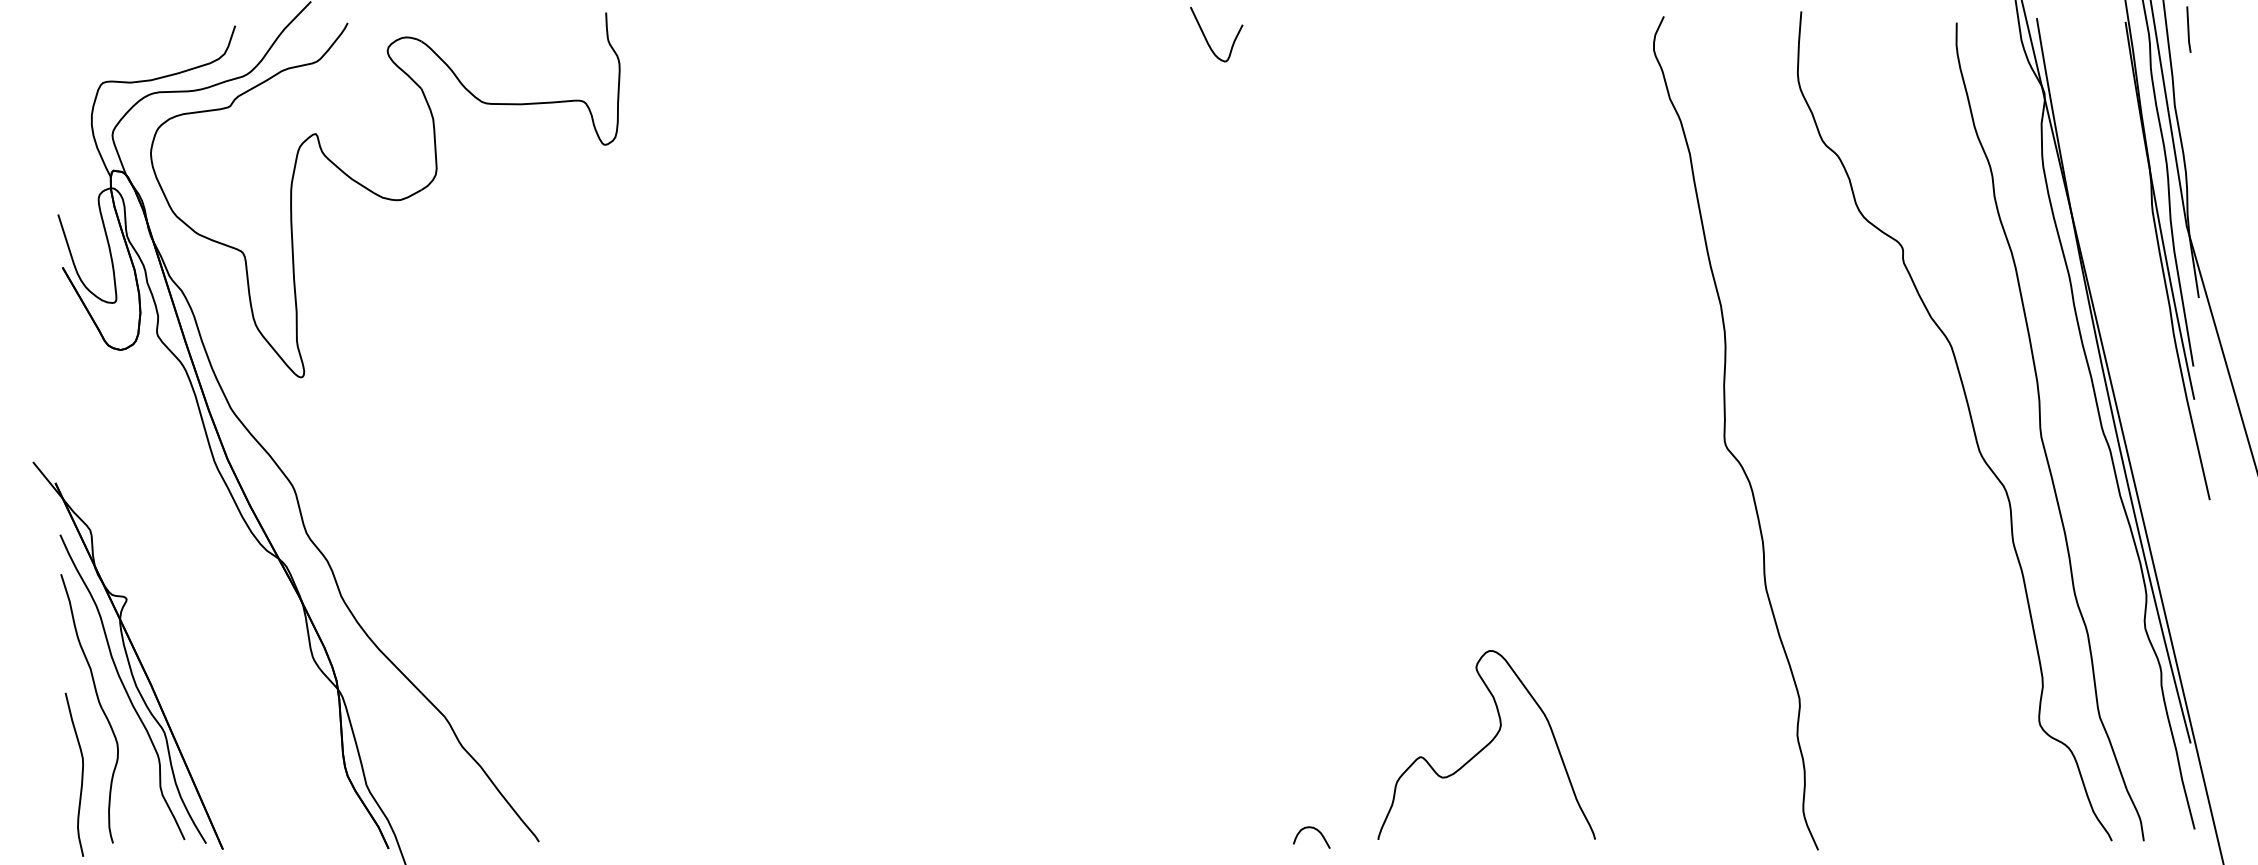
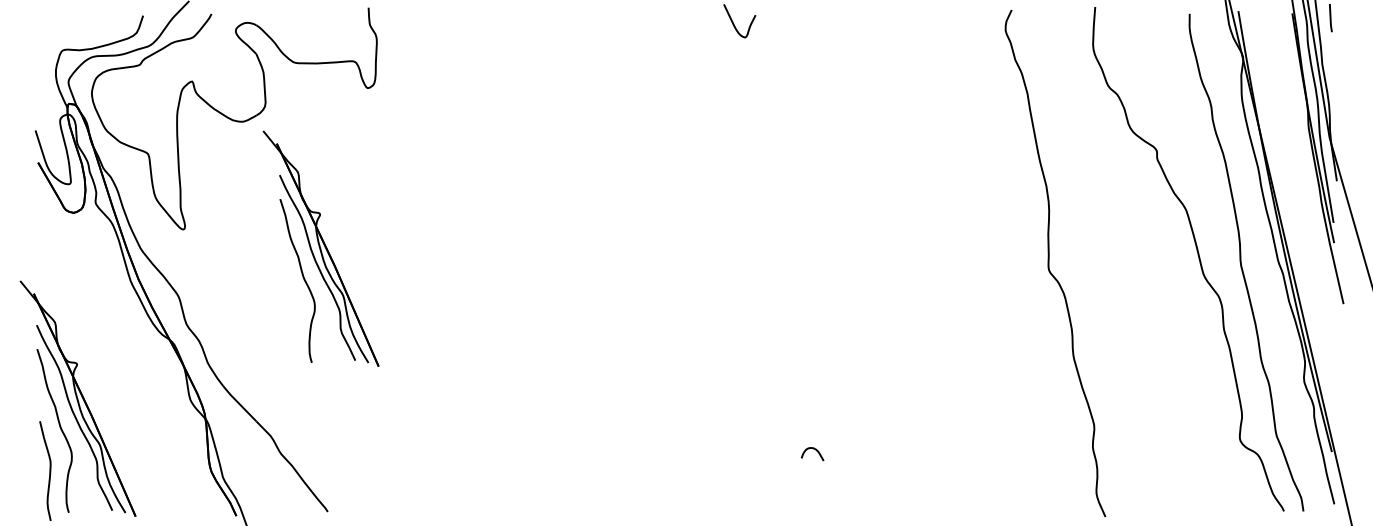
part: (526, 408) -> (320, 248), added
curve: (1485, 744) -> (903, 452), removed
curve: (1311, 829) -> (812, 449), moved

